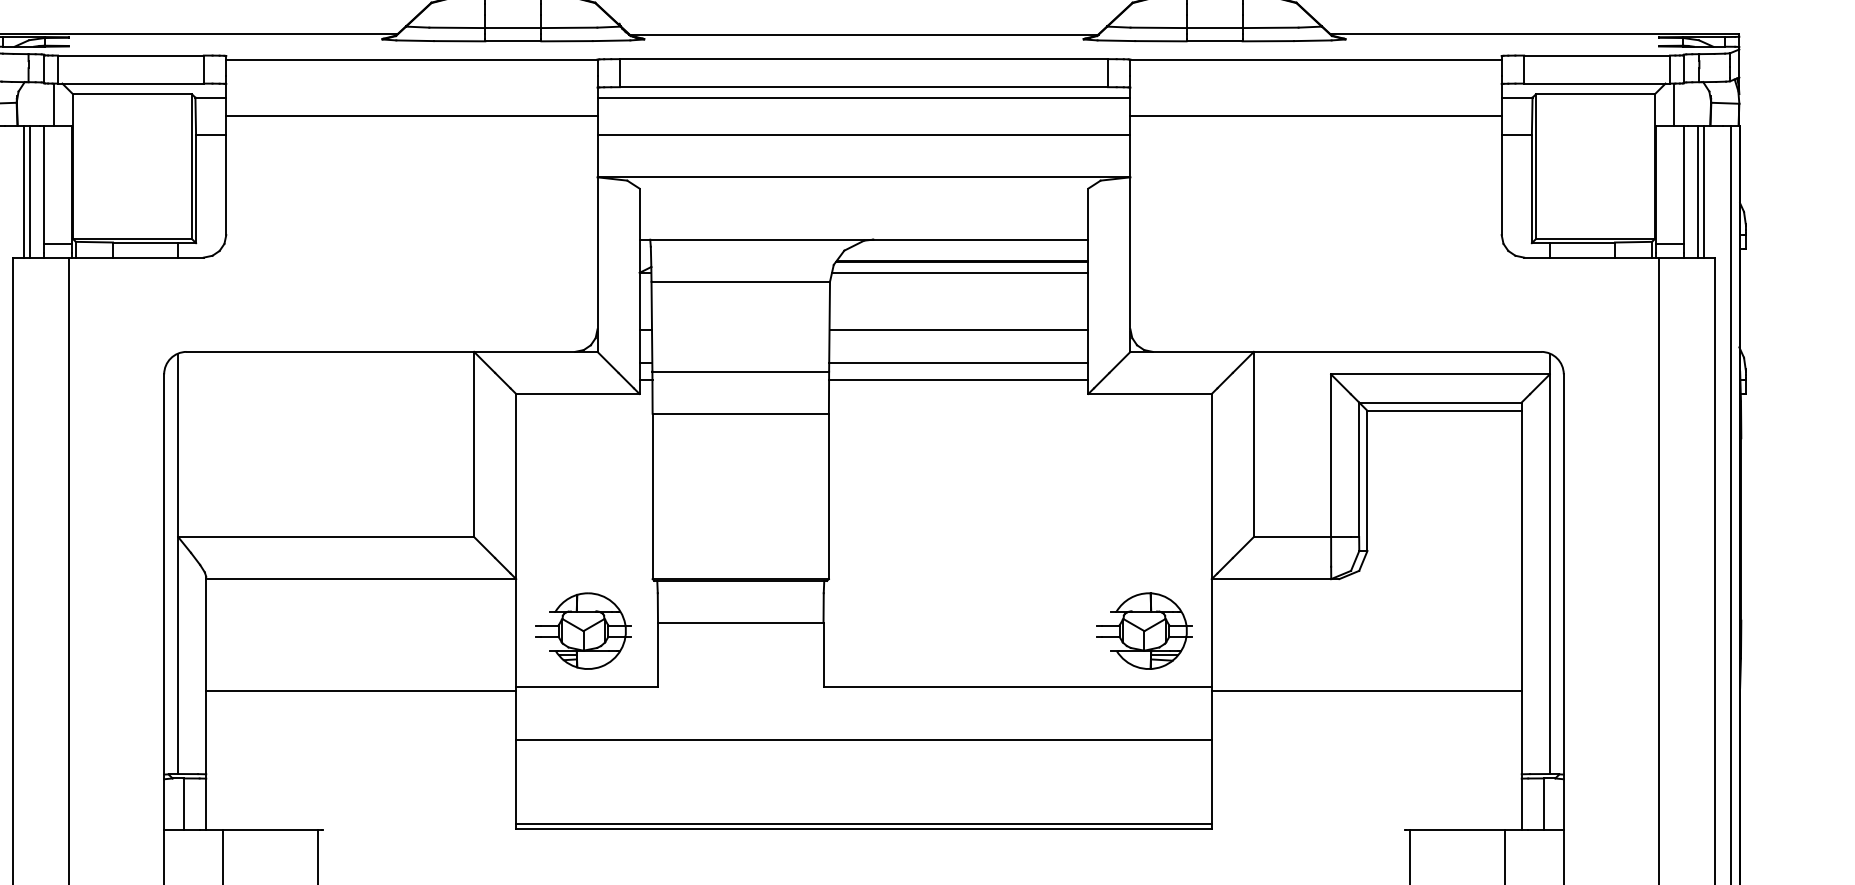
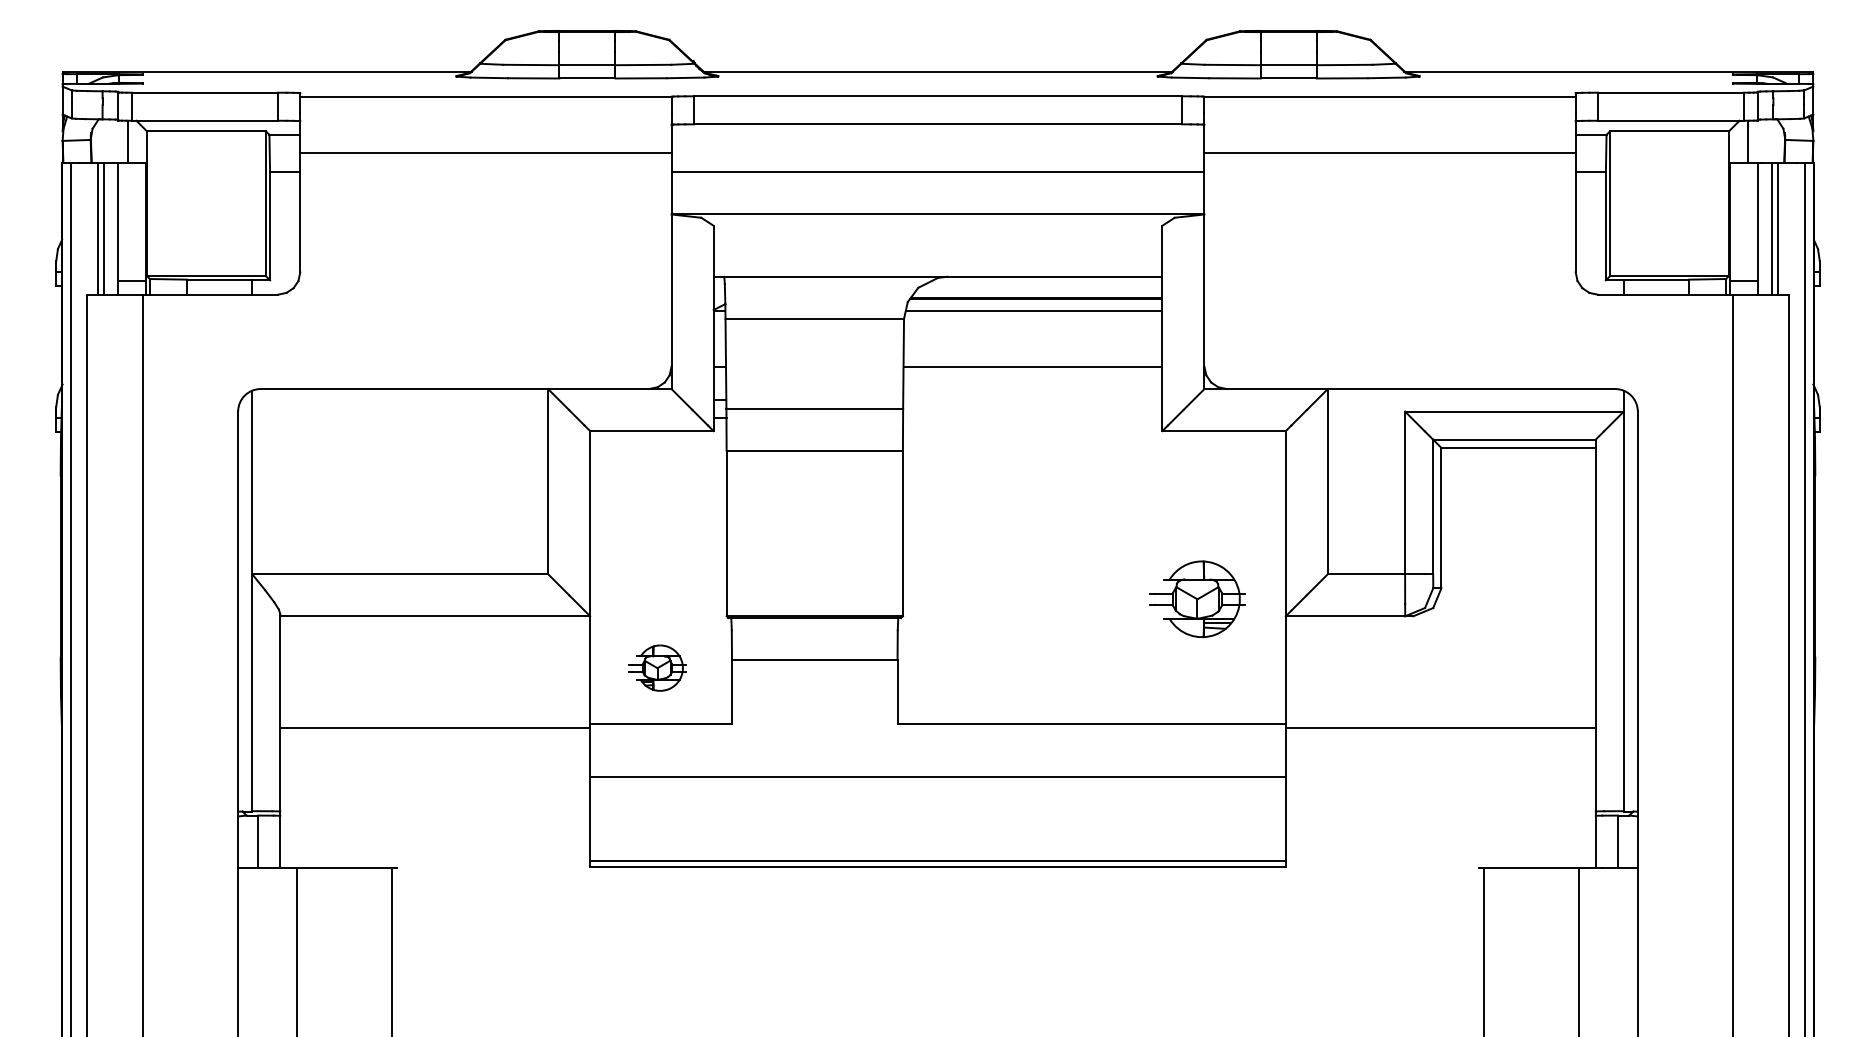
line: (863, 97) -> (937, 134), removed
line: (958, 362) -> (1032, 399), removed
line: (958, 380) -> (1032, 417), removed
part: (583, 630) -> (657, 667), size x0.6
part: (1144, 631) -> (1197, 599), moved

